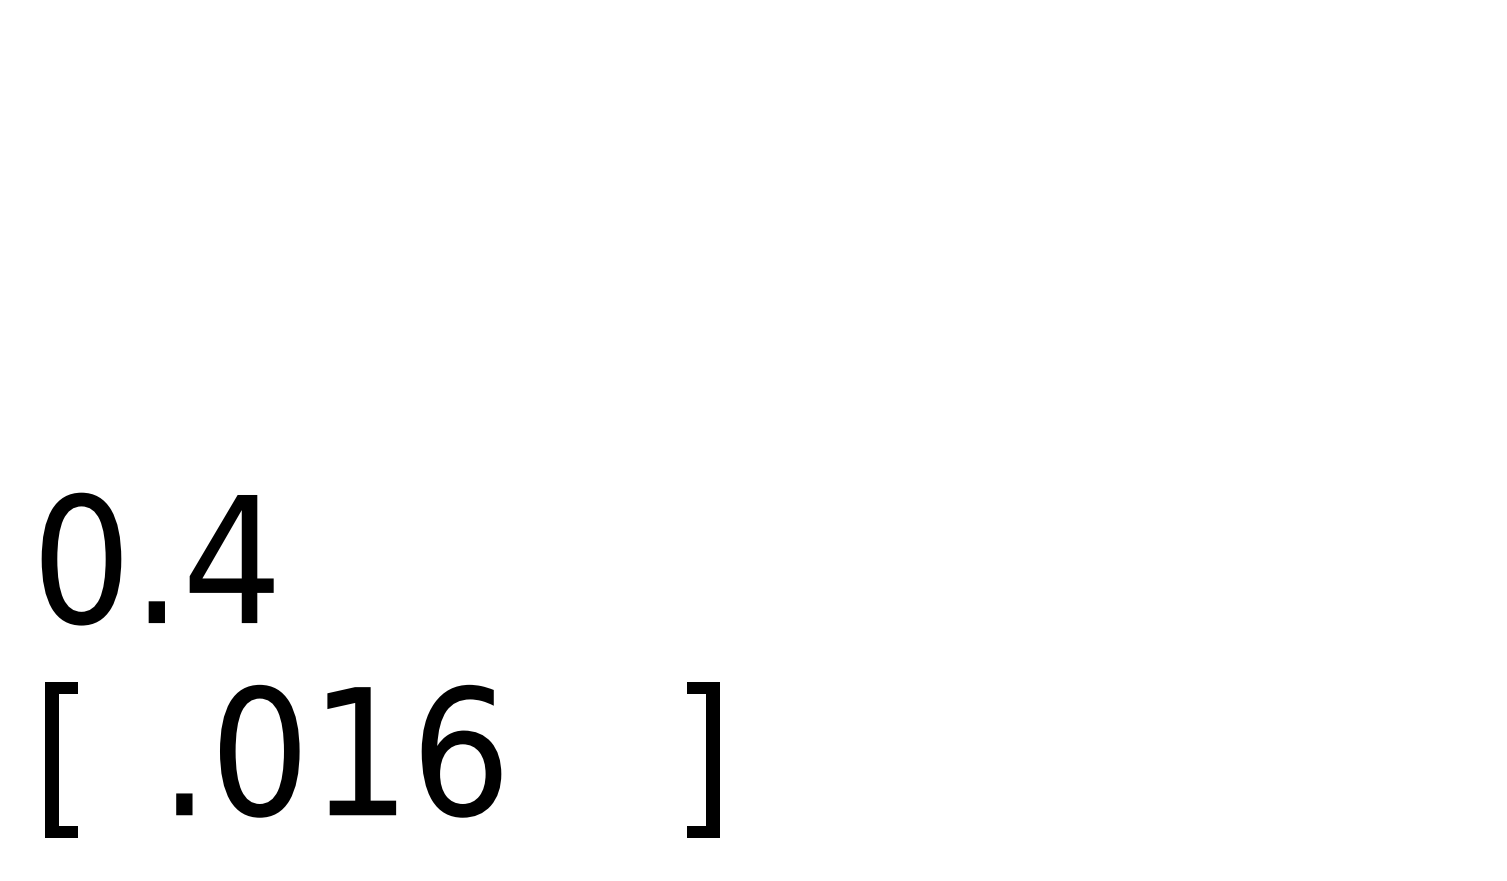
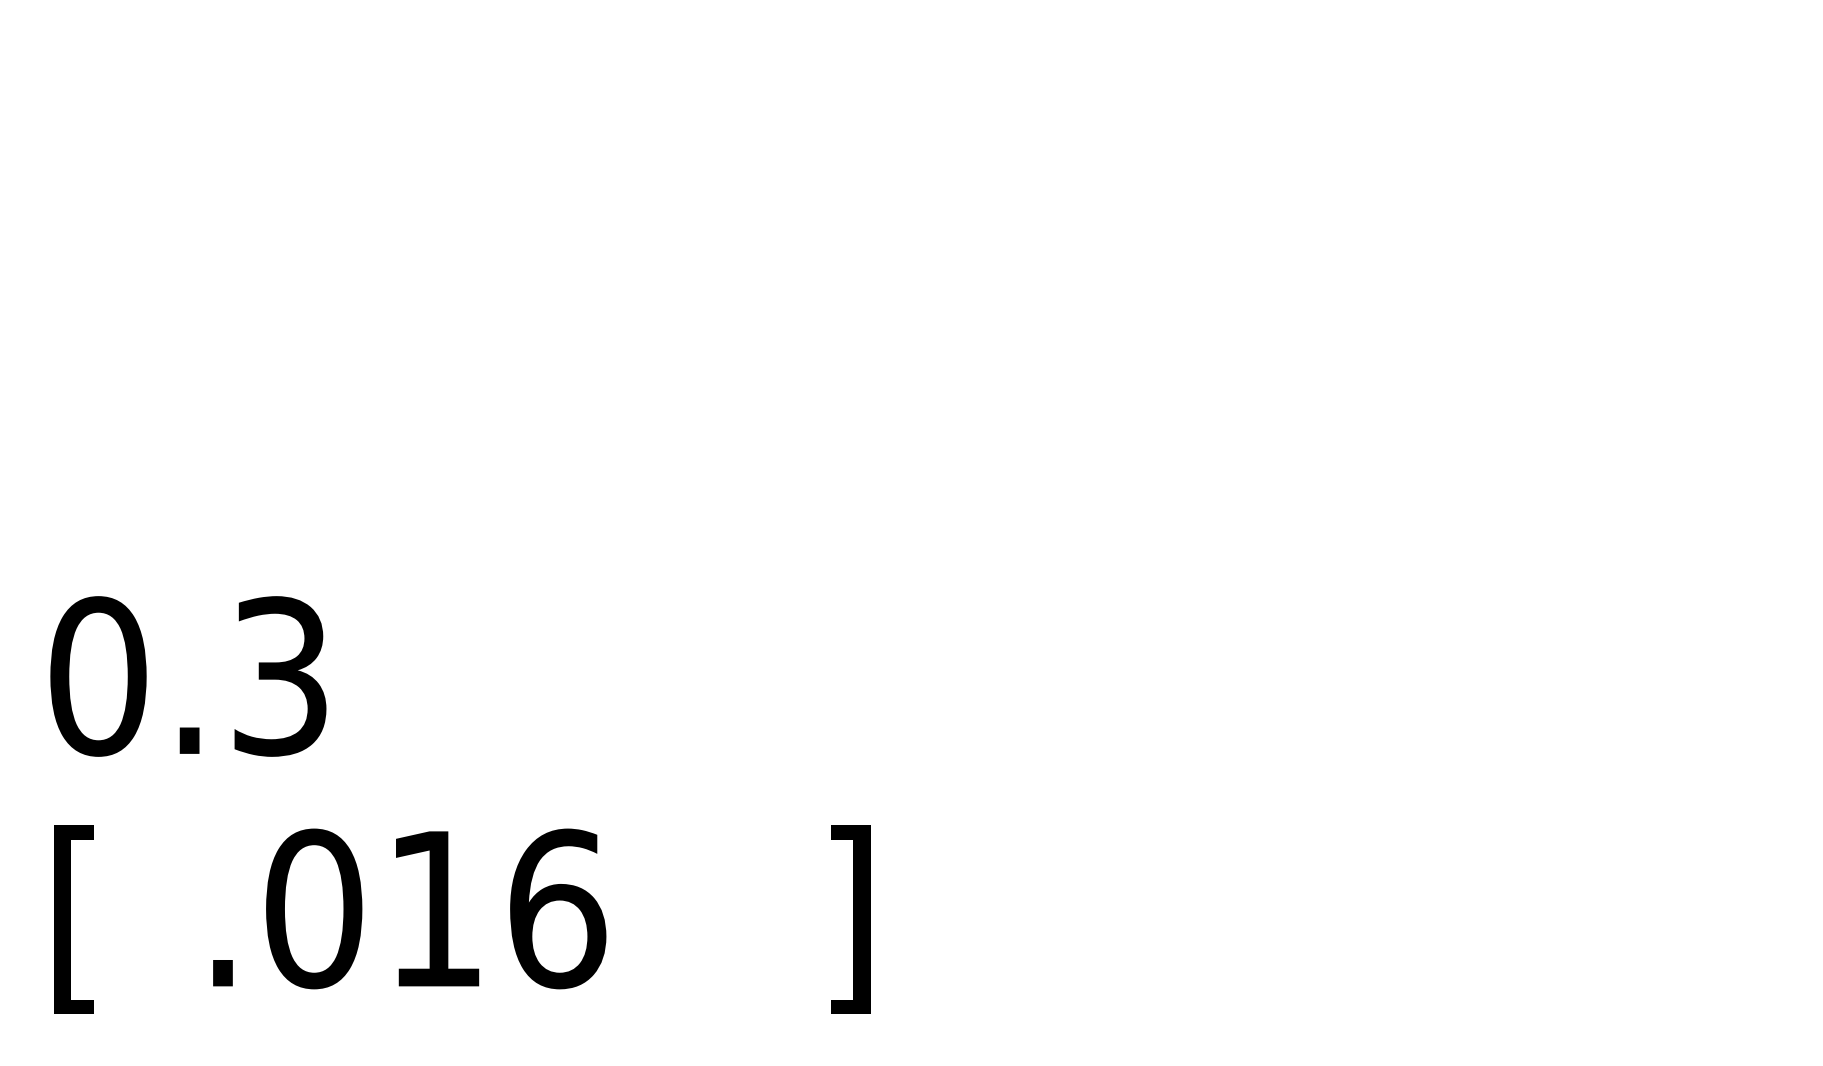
text: (231, 559) -> (279, 676), 0.4 -> 0.3

